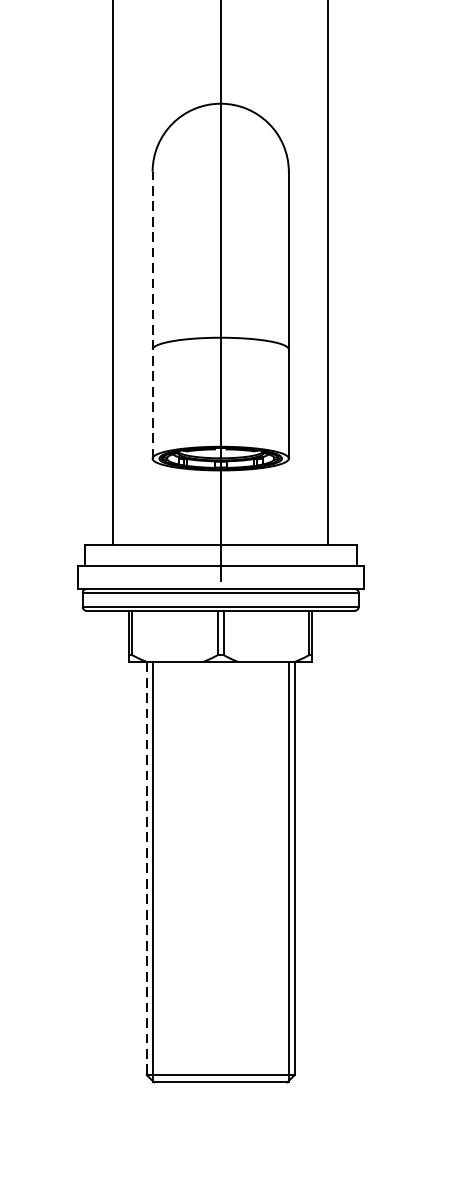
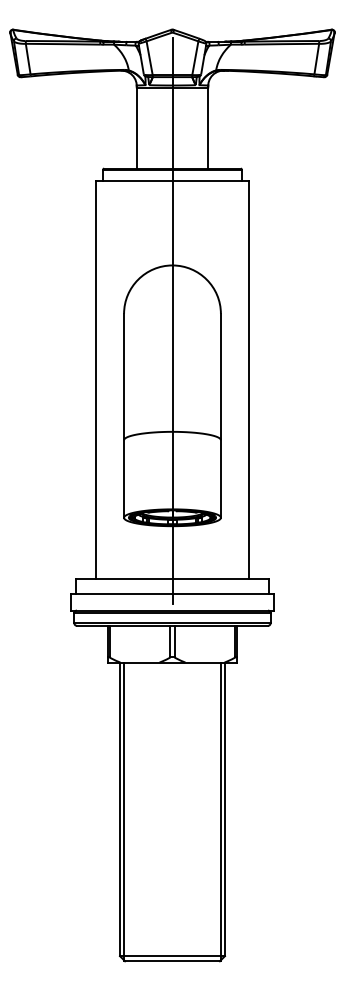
line: (153, 314) -> (124, 415), dashed -> solid
line: (146, 868) -> (119, 809), dashed -> solid

